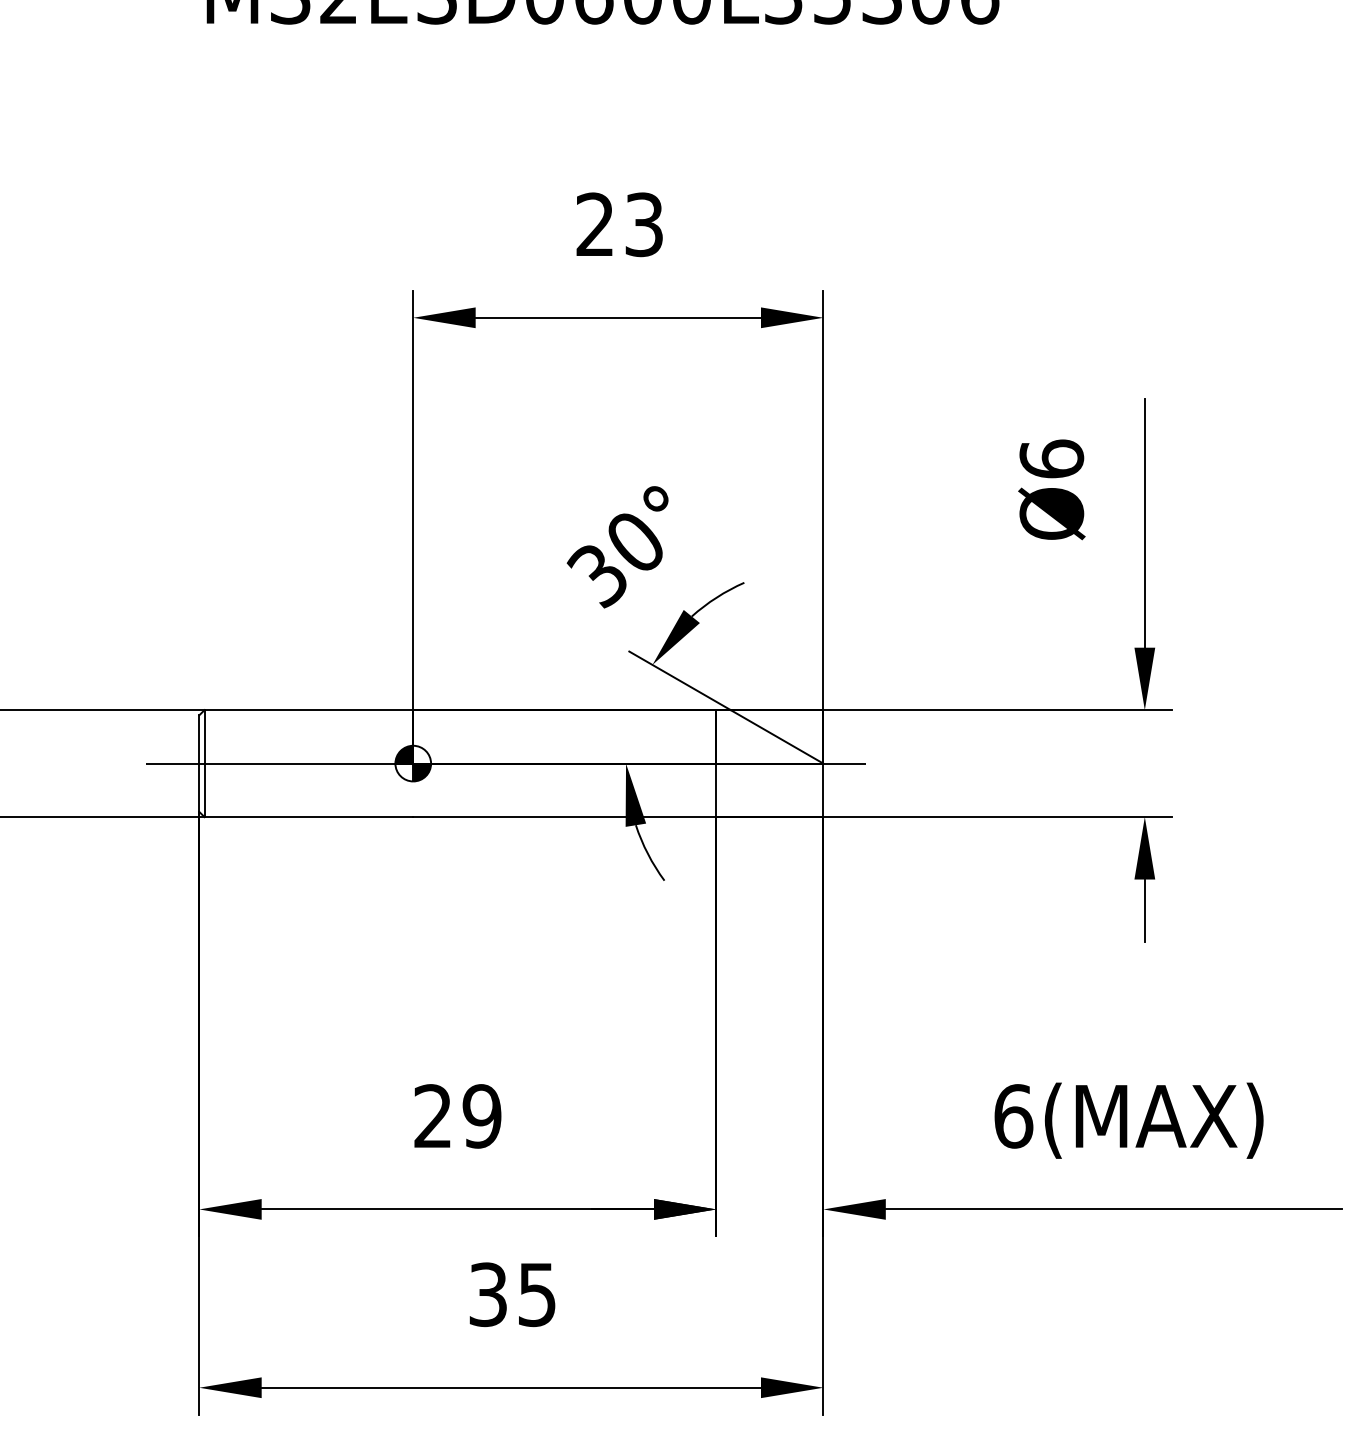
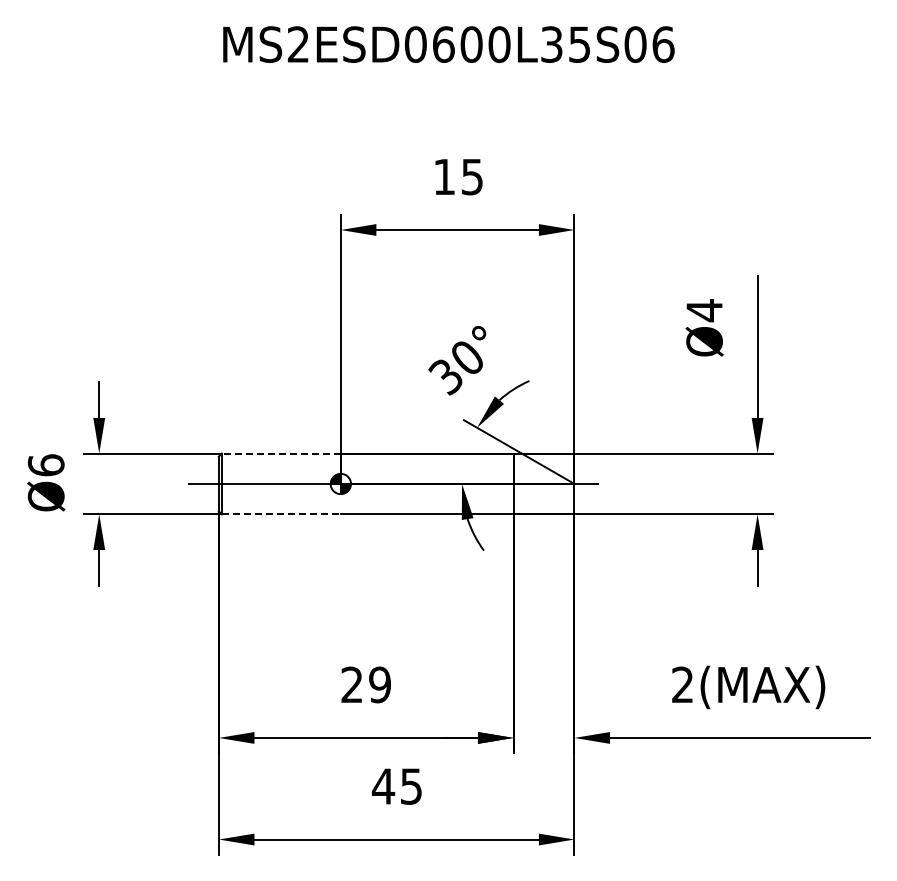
text: (619, 223) -> (458, 176), 23 -> 15
text: (1051, 459) -> (704, 310), Ø6 -> Ø4
line: (307, 710) -> (280, 453), solid -> dashed
line: (309, 817) -> (281, 514), solid -> dashed
text: (1014, 1115) -> (683, 684), 6(MAX) -> 2(MAX)
text: (488, 1294) -> (383, 786), 35 -> 45

